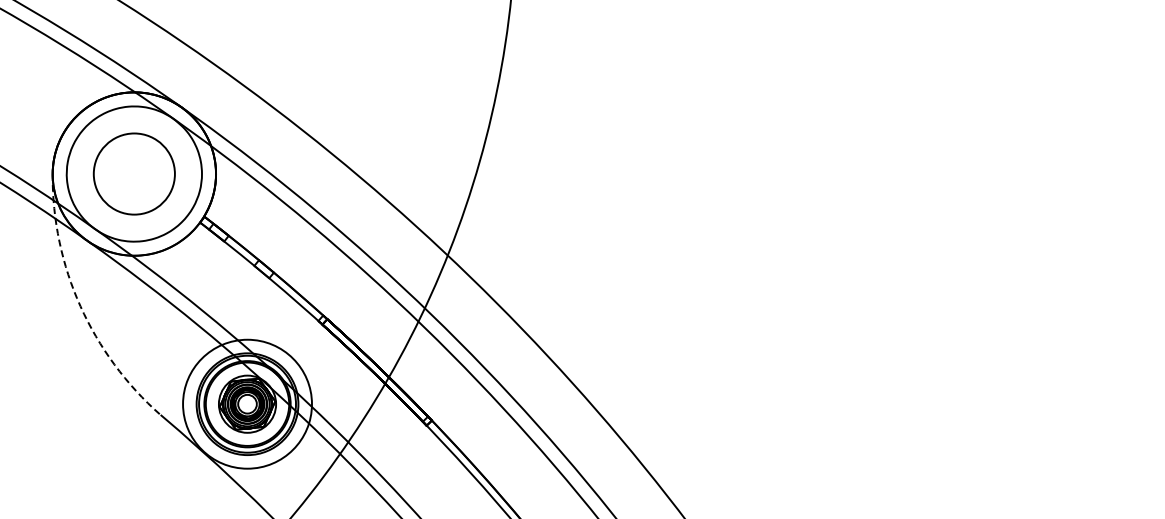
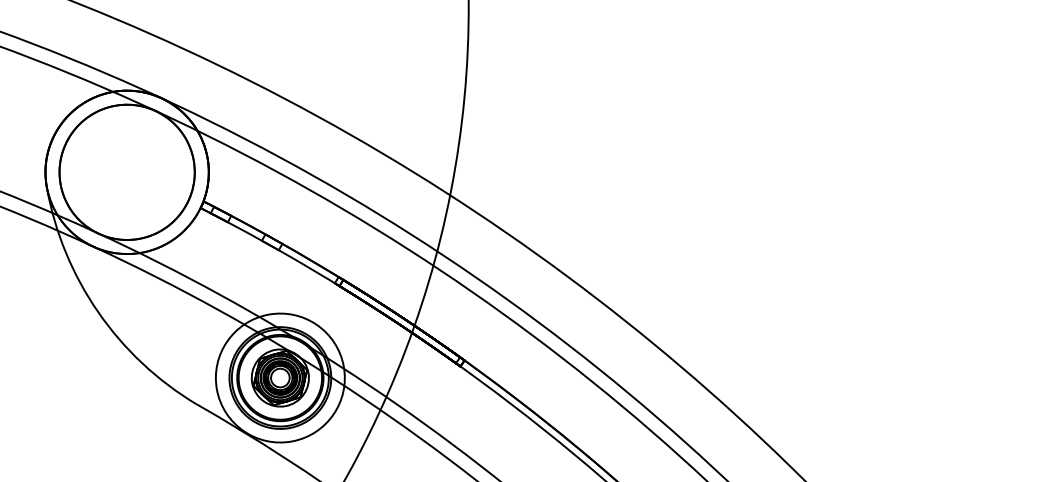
circle: (134, 173) -> (127, 171), size x1.67
arc: (80, 306) -> (98, 312), dashed -> solid

